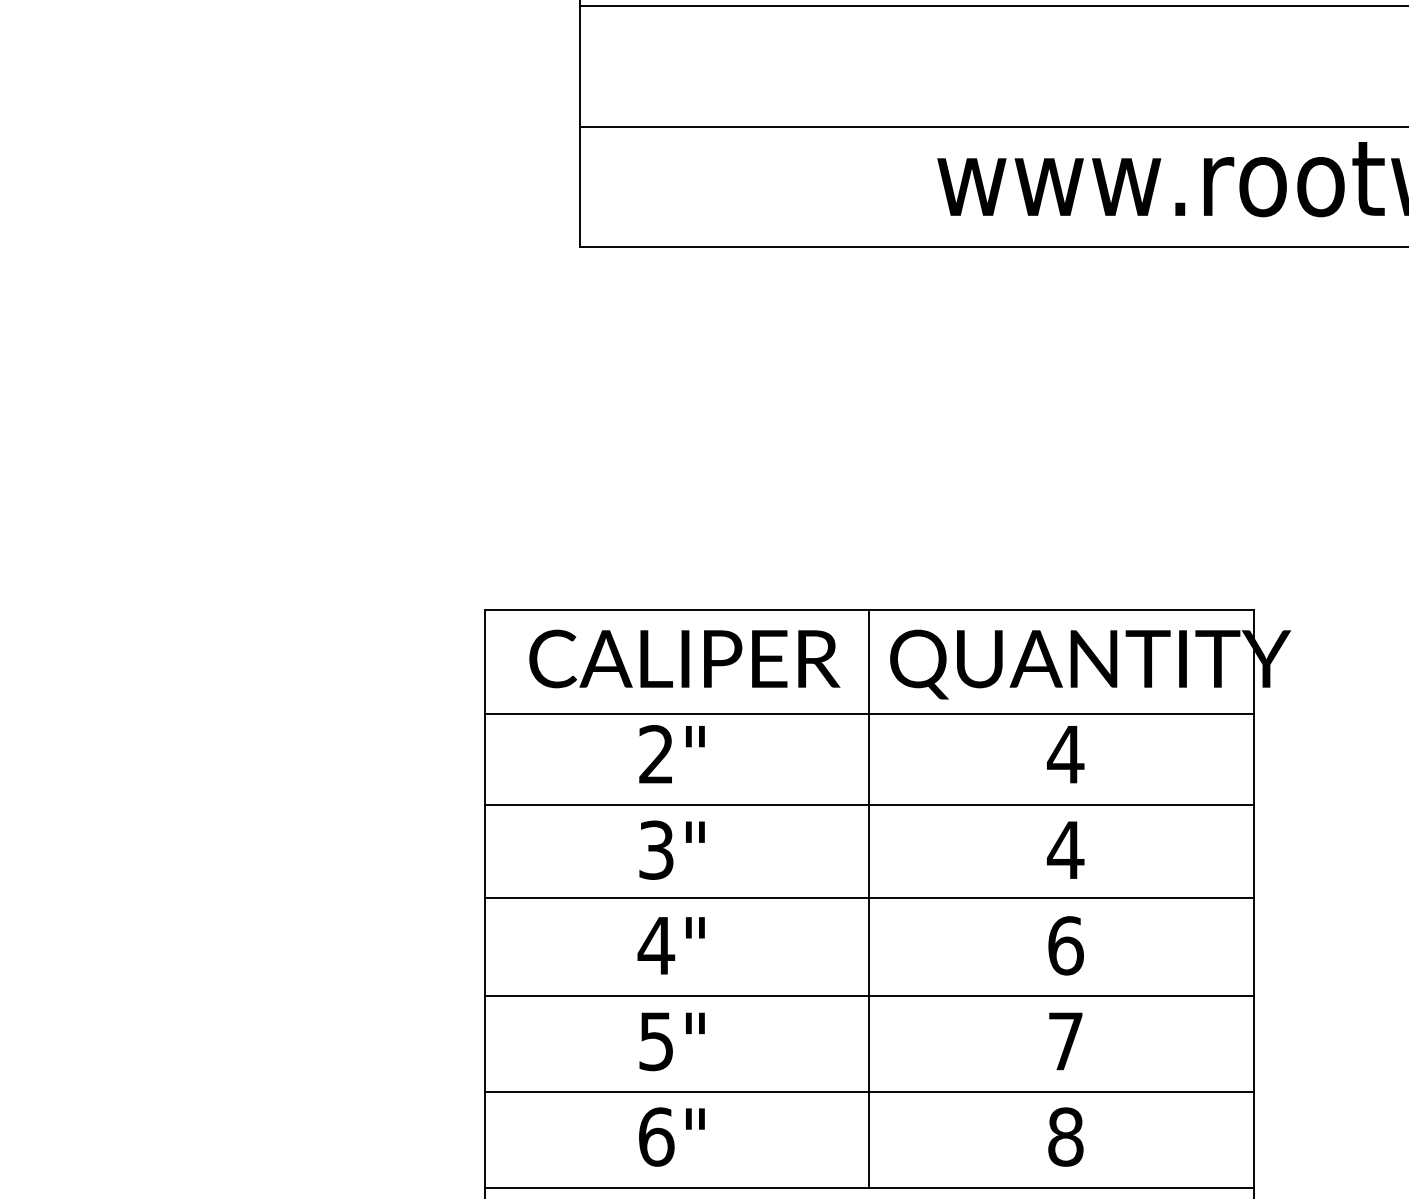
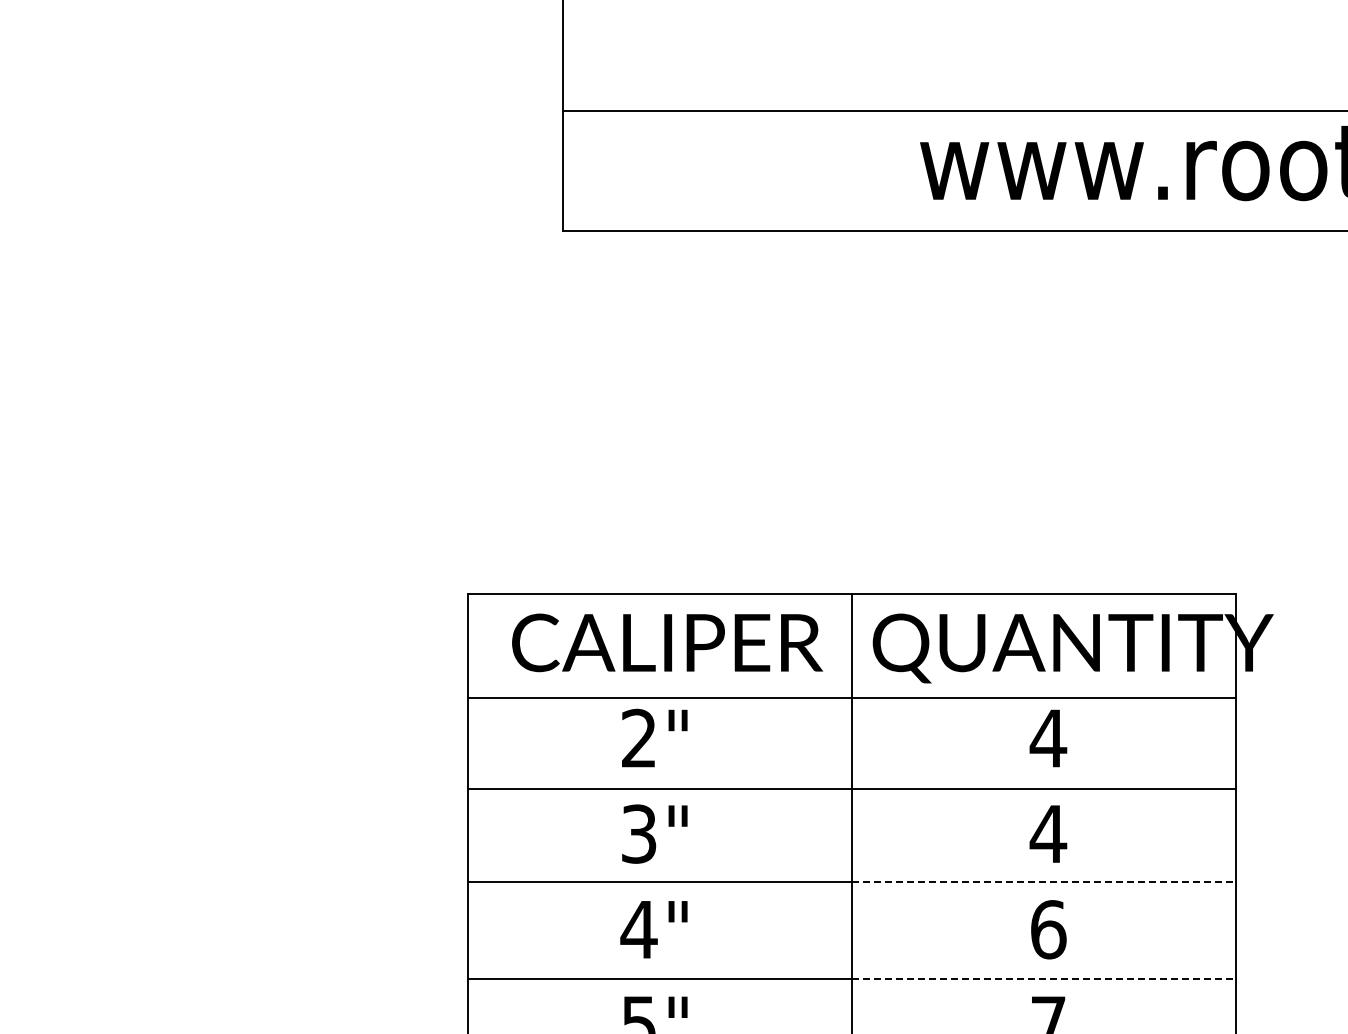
line: (1062, 897) -> (1045, 881), solid -> dashed
line: (1062, 995) -> (1045, 979), solid -> dashed

